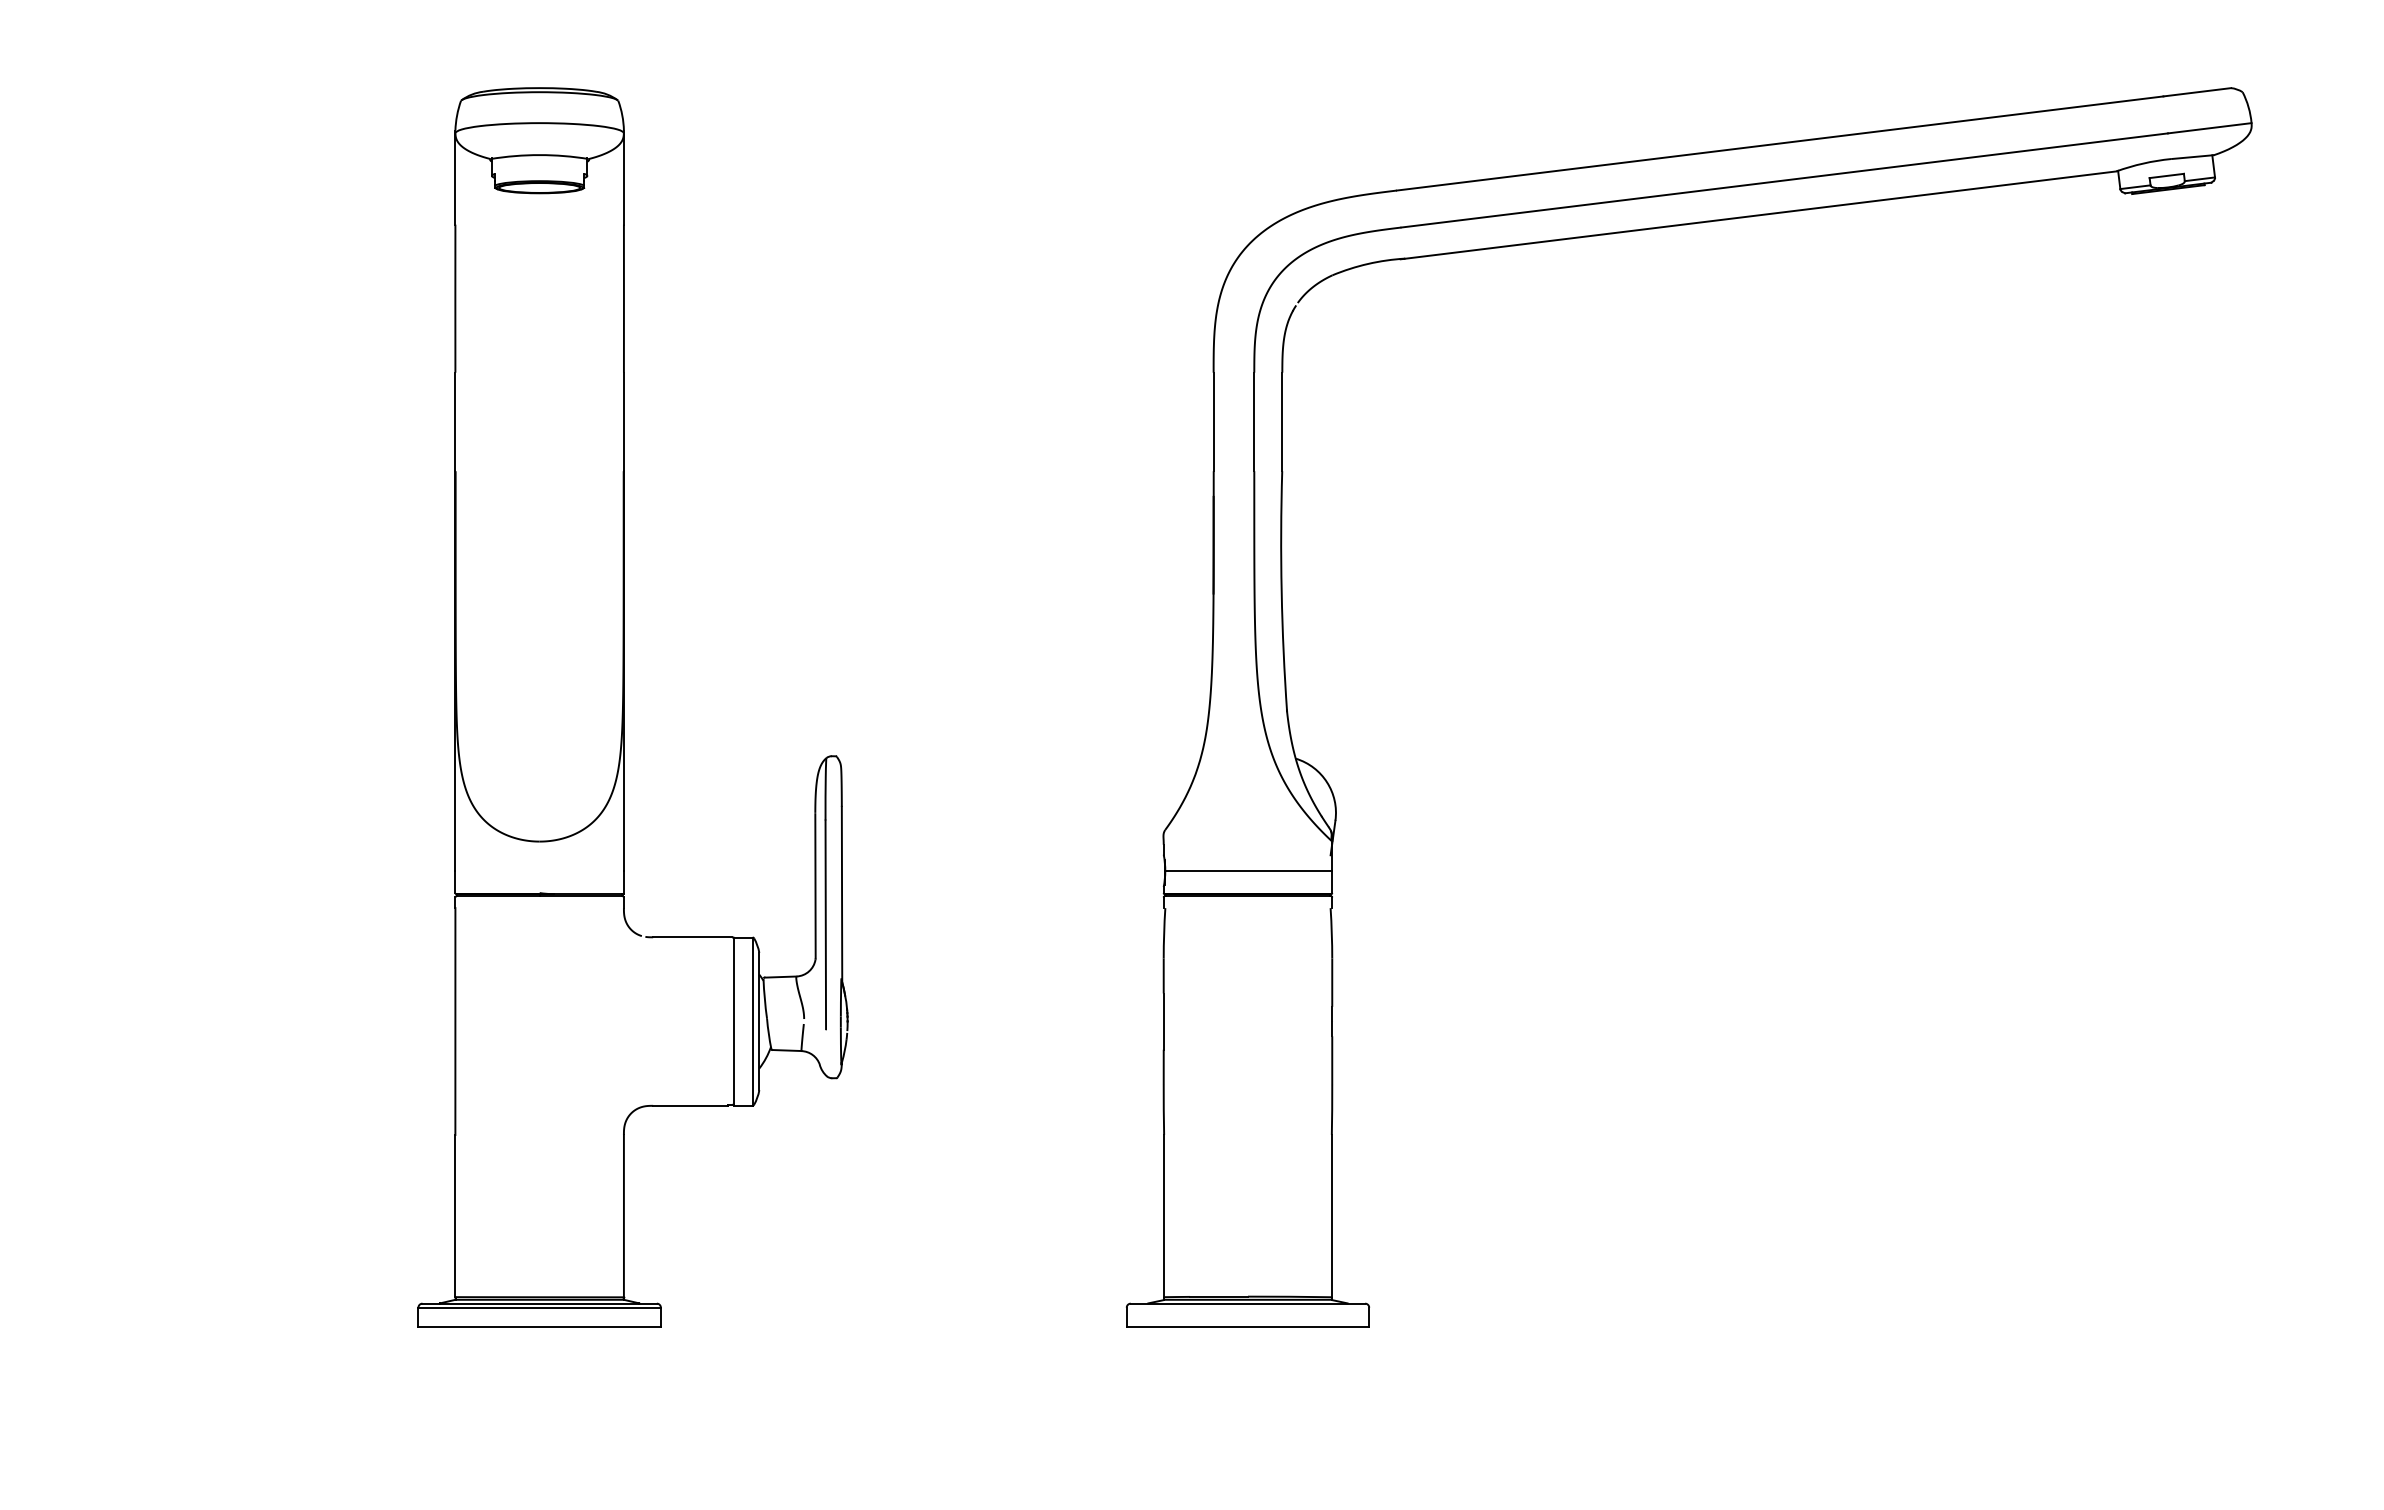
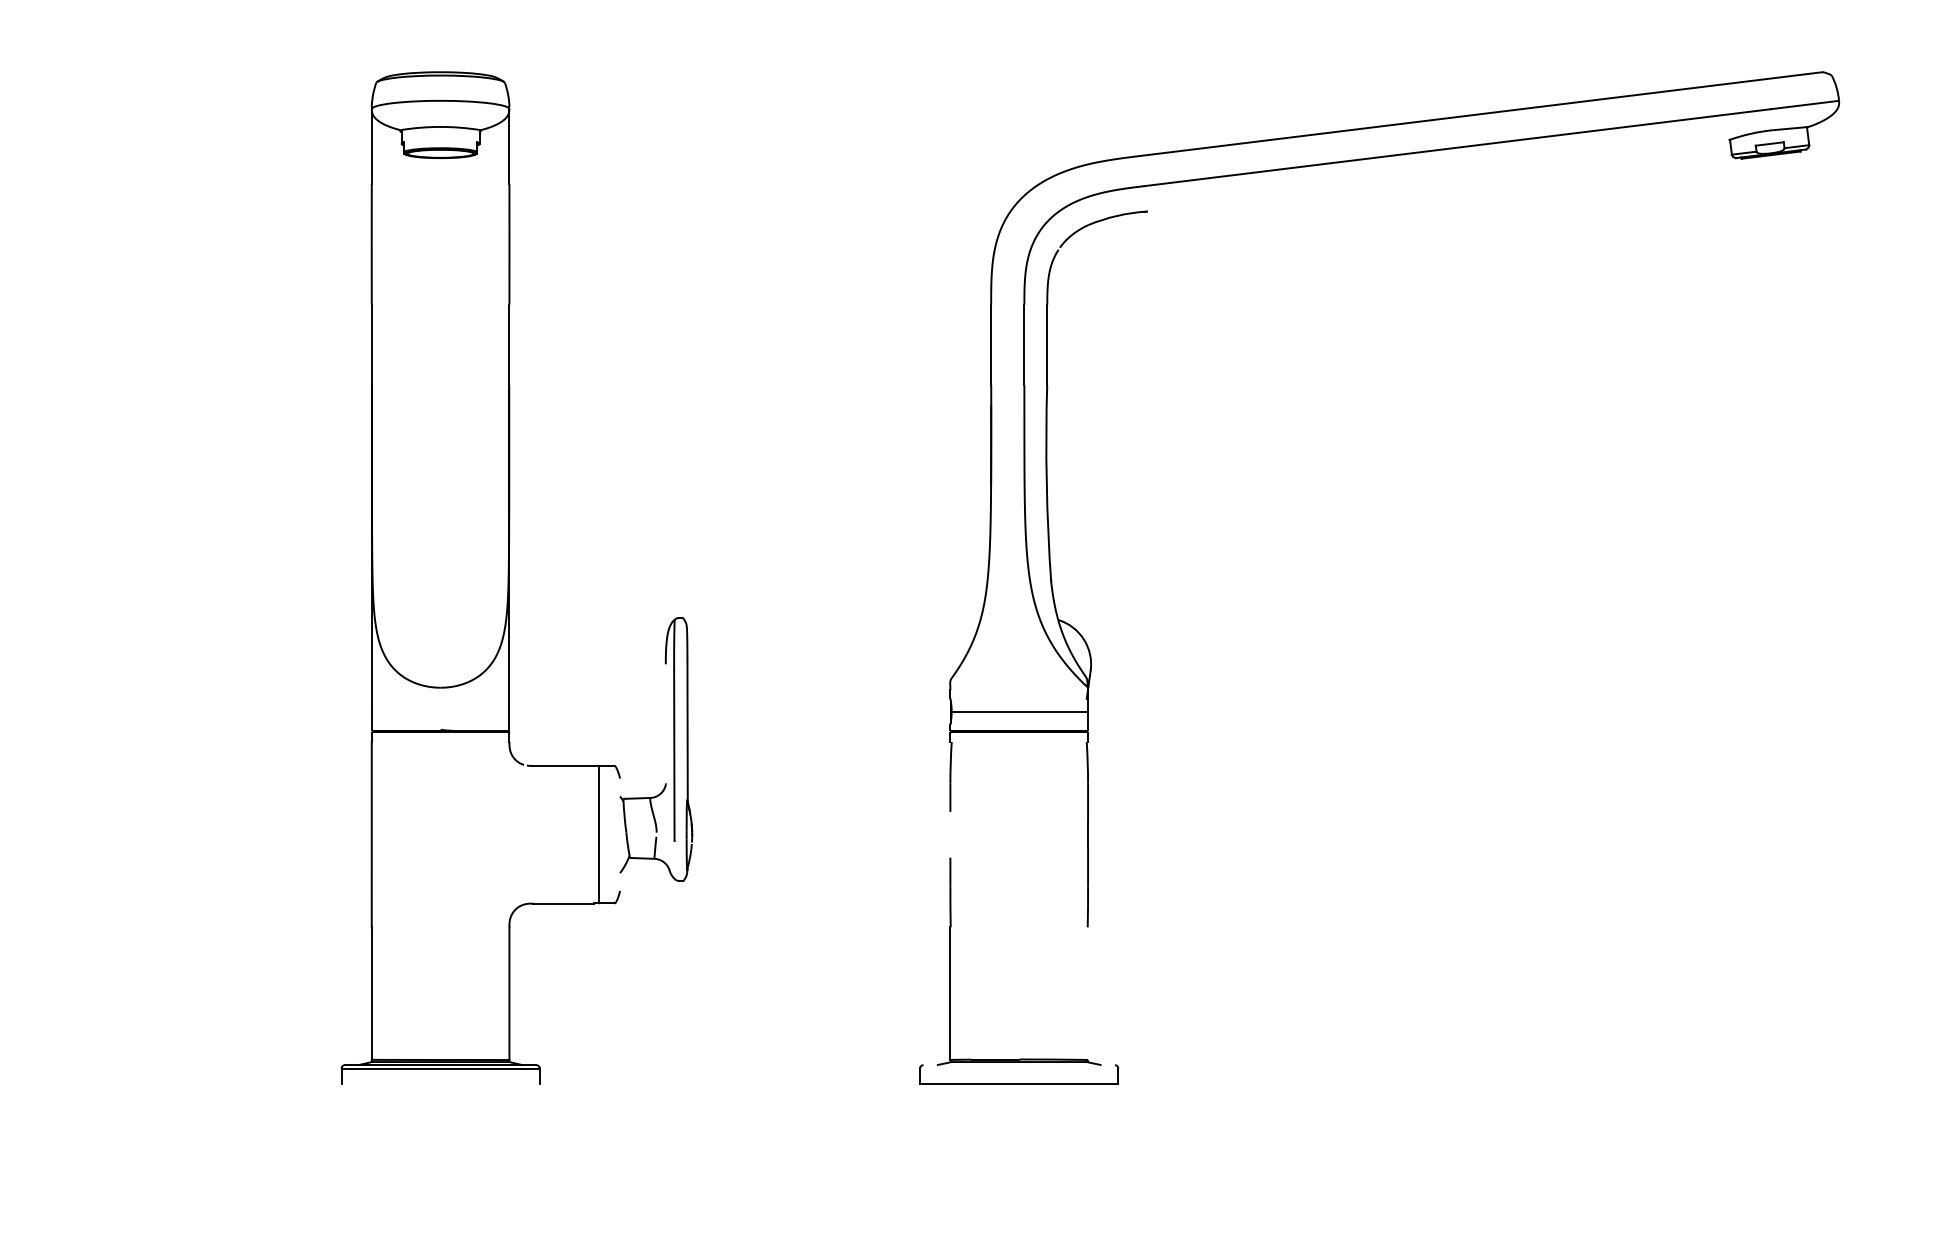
line: (1760, 214) -> (1437, 175), removed
line: (815, 886) -> (665, 724), removed
line: (752, 1021) -> (614, 834), removed
line: (759, 1021) -> (620, 834), removed
line: (1163, 1021) -> (950, 834), removed
line: (1332, 1215) -> (1088, 993), removed
line: (1247, 1303) -> (1018, 1065), removed
line: (539, 1326) -> (440, 1083), removed

